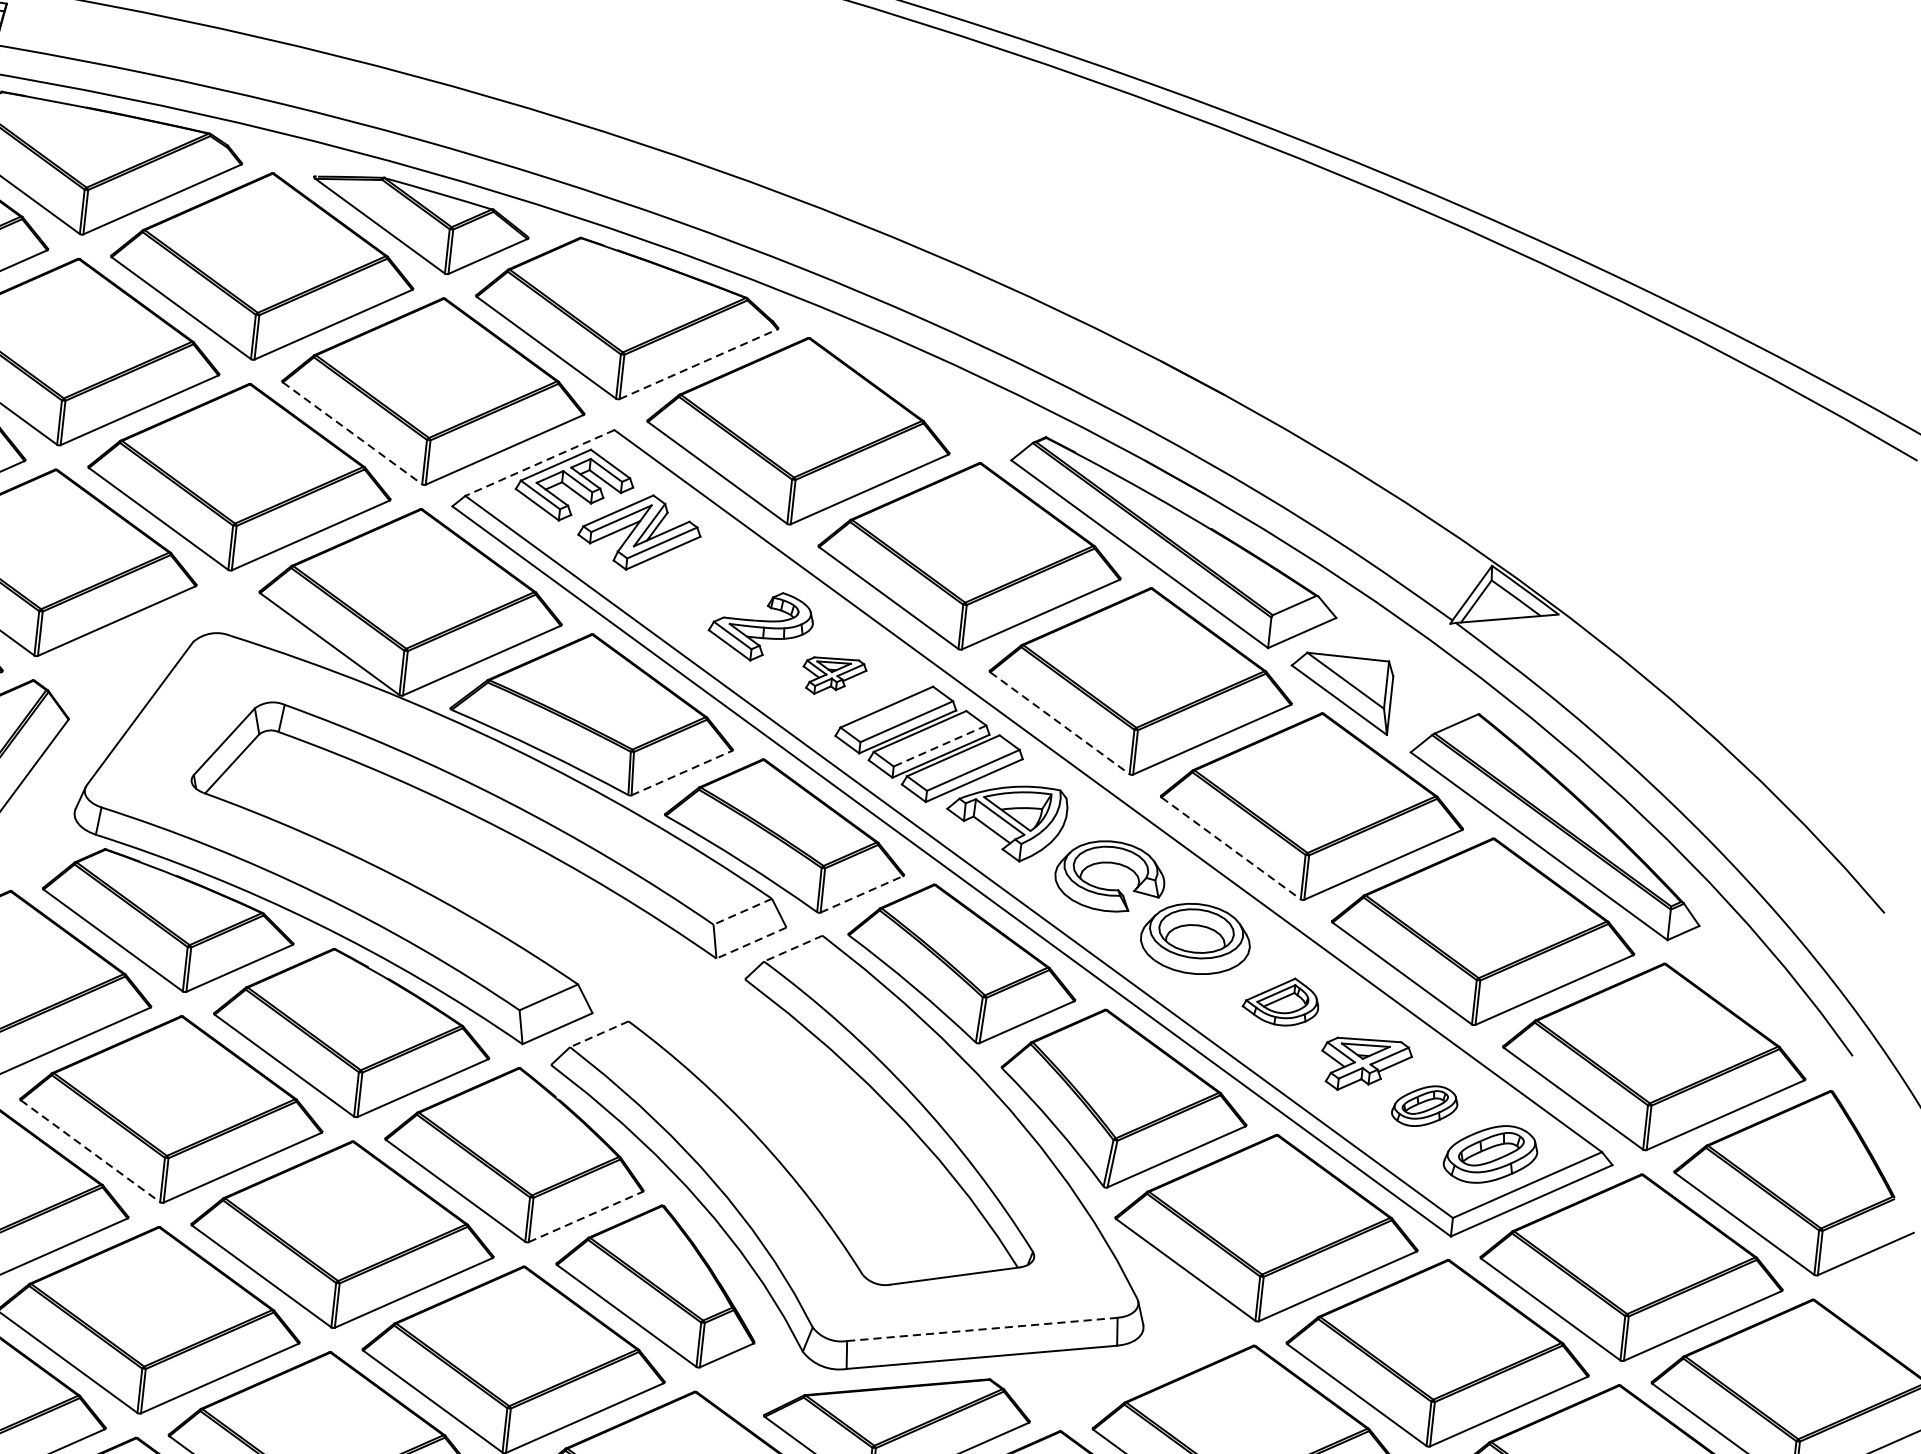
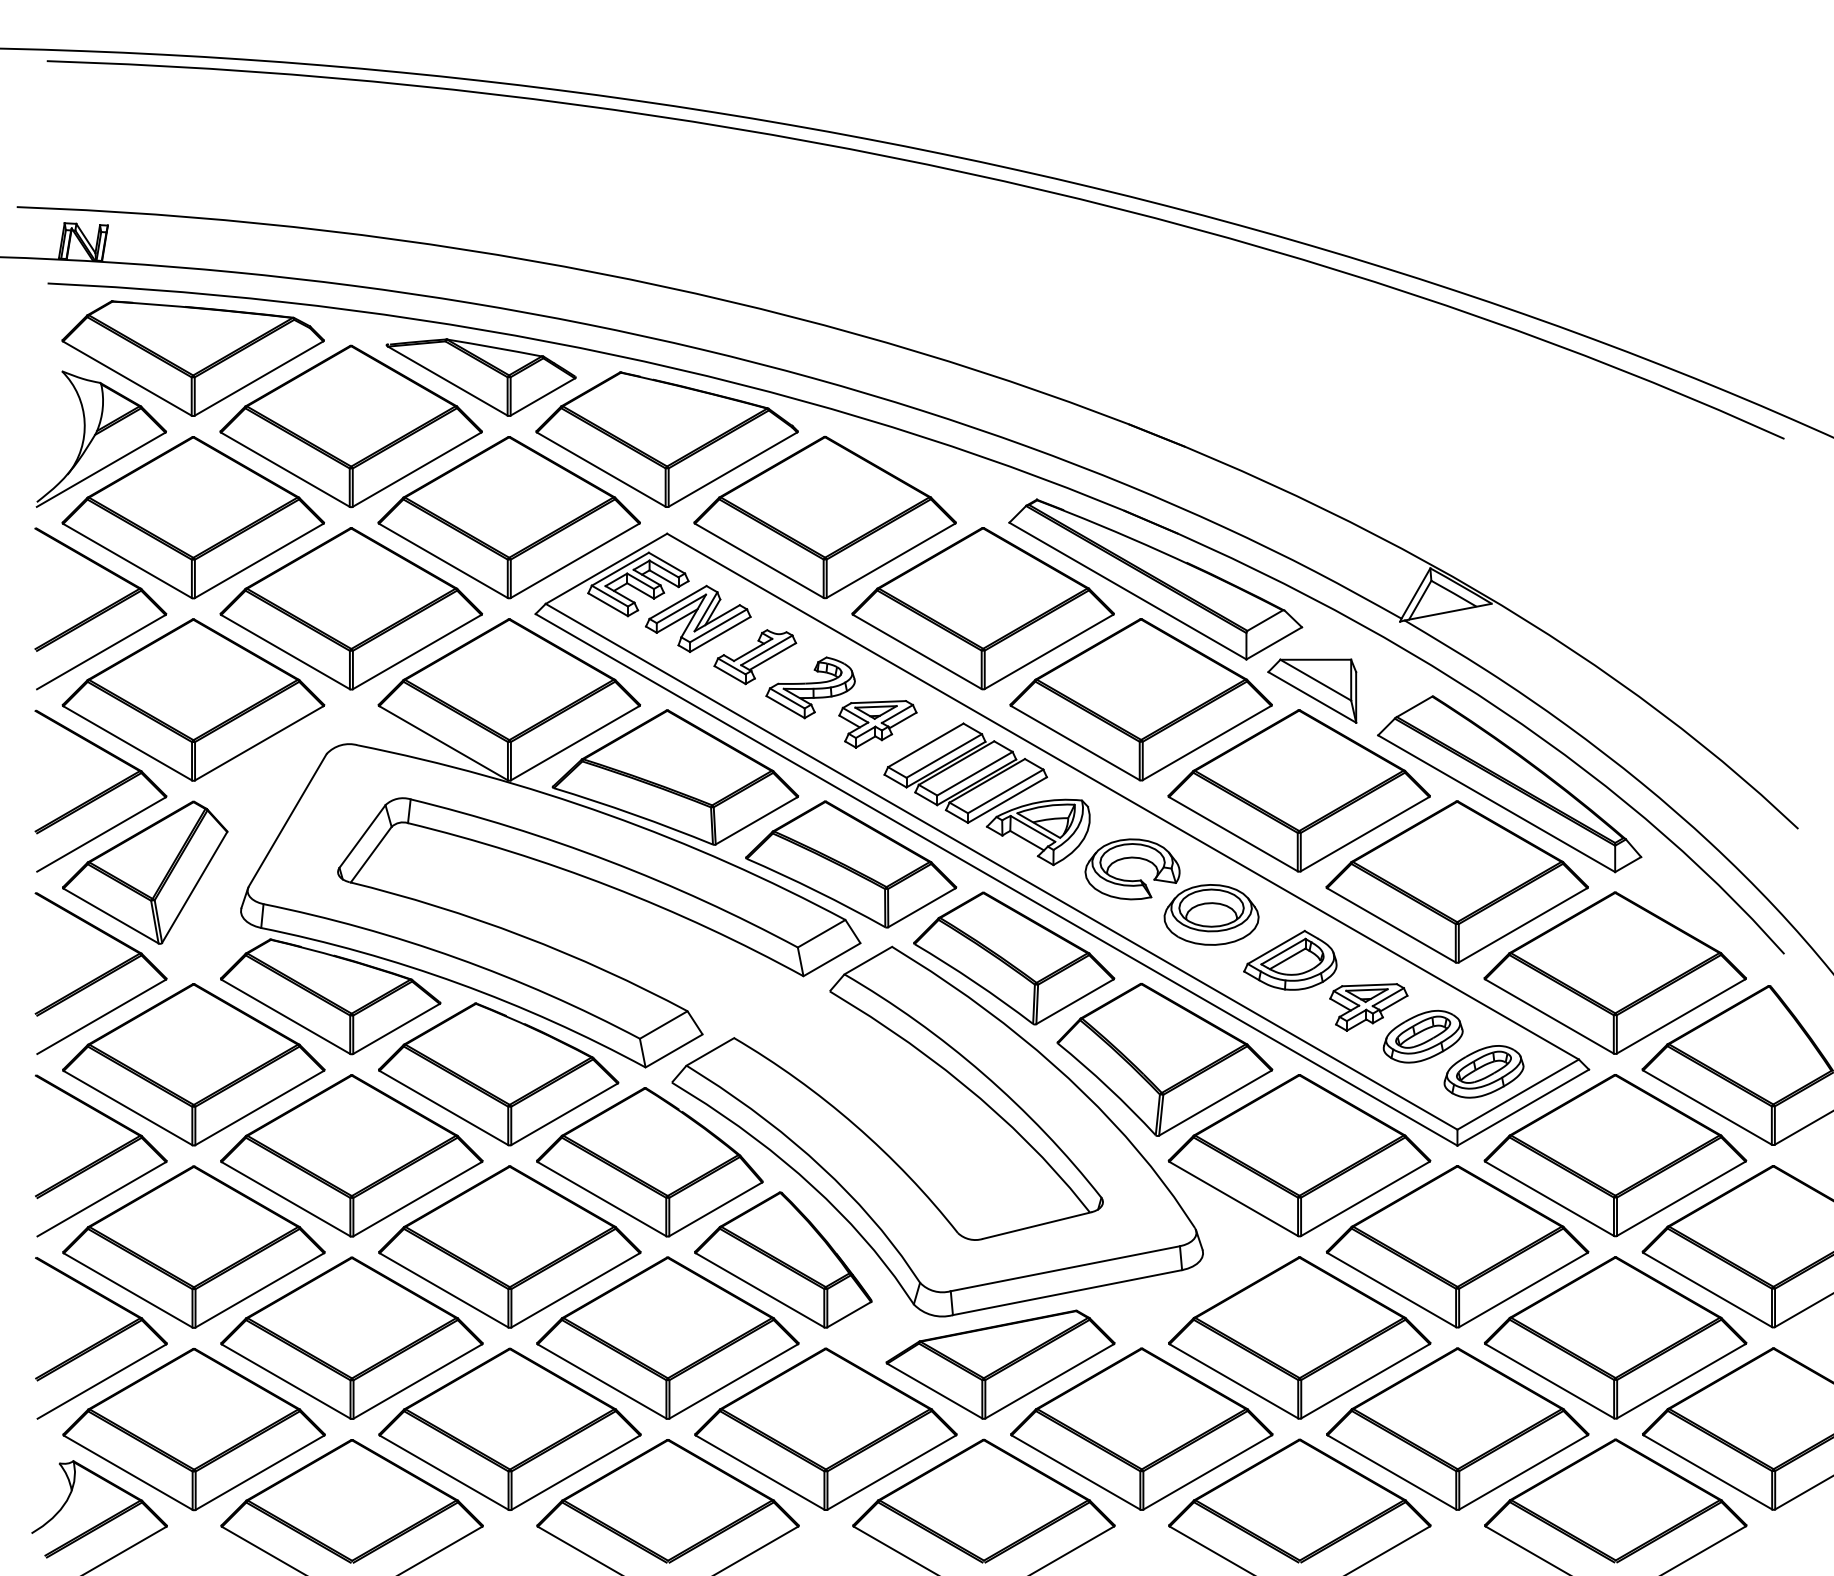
line: (699, 364) -> (733, 469), dashed -> solid
line: (352, 434) -> (443, 561), dashed -> solid
line: (539, 463) -> (606, 569), dashed -> solid
part: (701, 584) -> (755, 657), added
part: (833, 676) -> (877, 724), size x1.43
line: (1060, 723) -> (1075, 743), dashed -> solid
line: (939, 745) -> (974, 773), dashed -> solid
line: (682, 772) -> (757, 820), dashed -> solid
line: (1231, 848) -> (1233, 834), dashed -> solid
line: (861, 893) -> (921, 907), dashed -> solid
line: (742, 911) -> (821, 933), dashed -> solid
line: (752, 942) -> (832, 959), dashed -> solid
line: (793, 948) -> (868, 960), dashed -> solid
part: (1281, 1000) -> (1290, 959), size x1.43
line: (599, 1033) -> (710, 1051), dashed -> solid
part: (1424, 1105) -> (1422, 1036), size x1.43
line: (91, 1151) -> (286, 1199), dashed -> solid
line: (585, 1217) -> (715, 1209), dashed -> solid
line: (982, 1329) -> (1065, 1268), dashed -> solid

